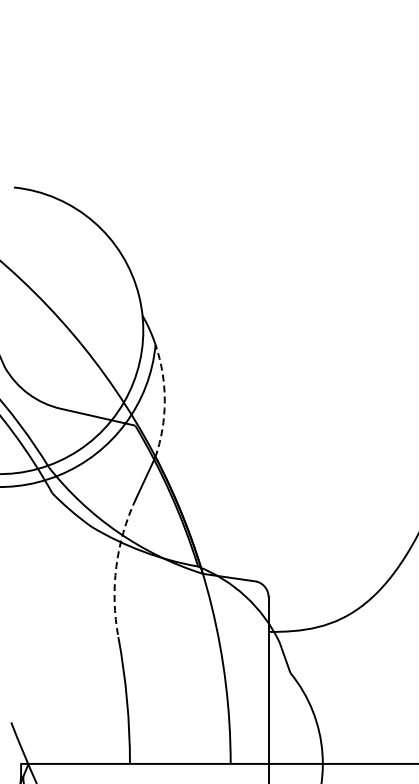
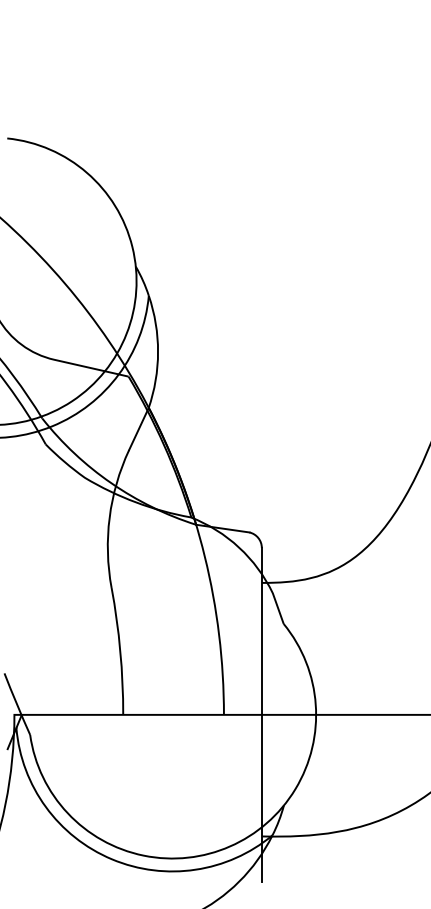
arc: (165, 401) -> (158, 352), dashed -> solid
arc: (116, 566) -> (109, 517), dashed -> solid

